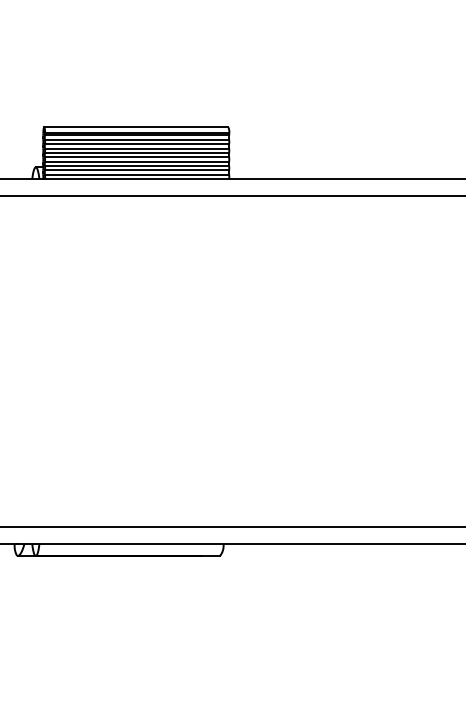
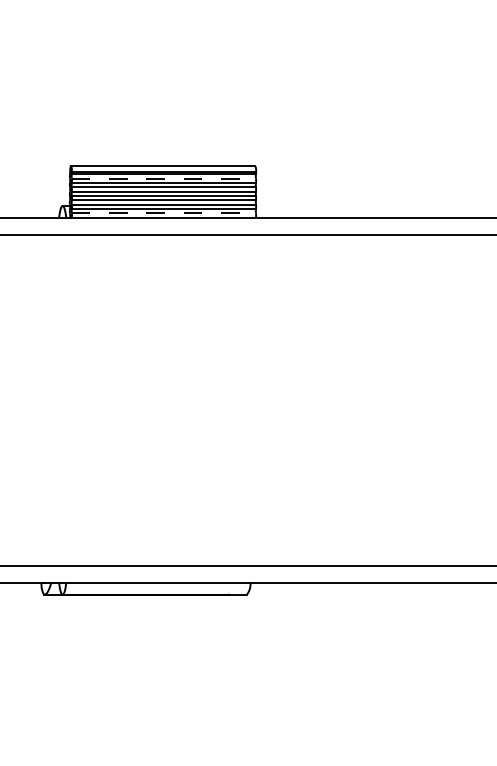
line: (137, 139) -> (164, 178), solid -> dashed
line: (137, 174) -> (164, 213), solid -> dashed

